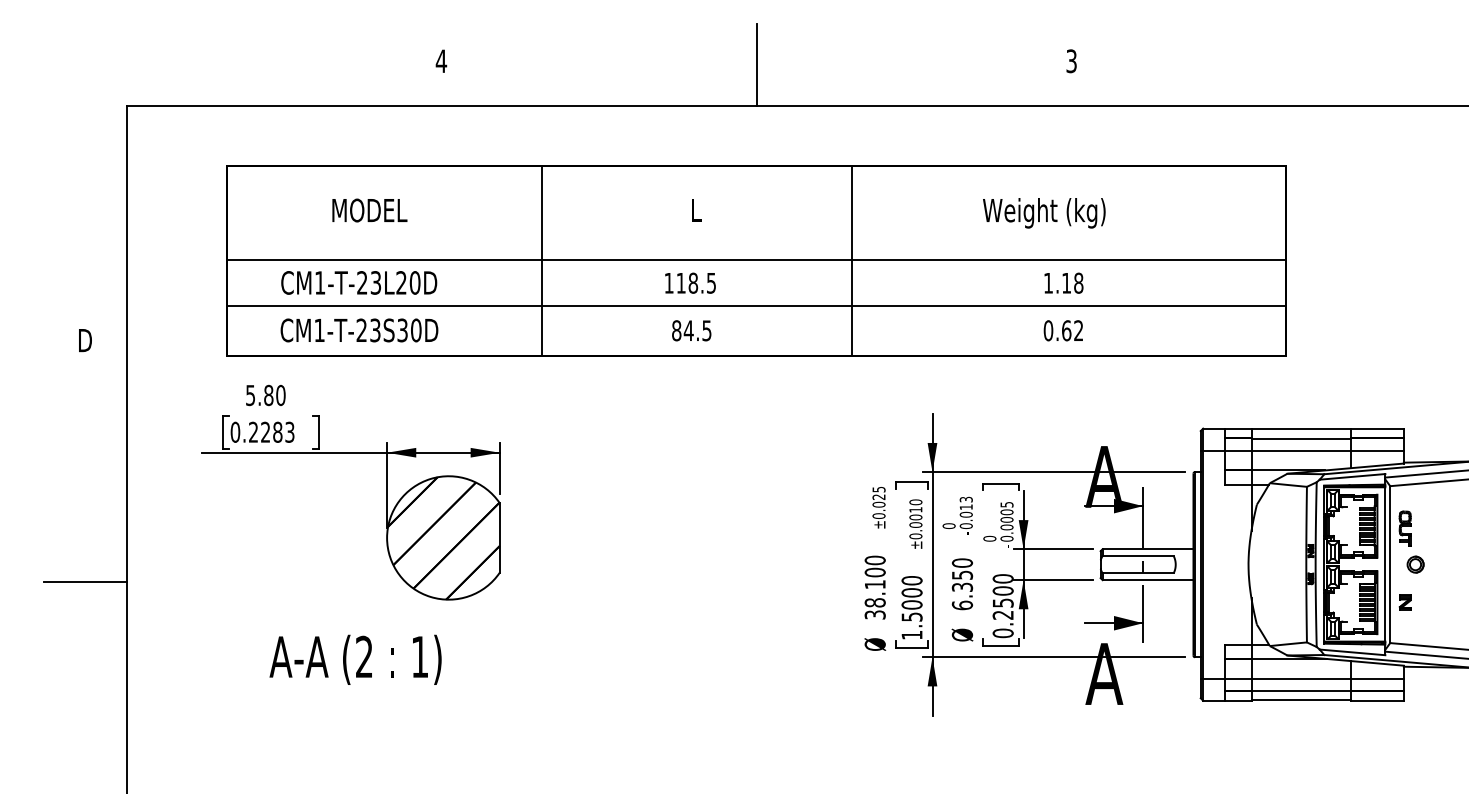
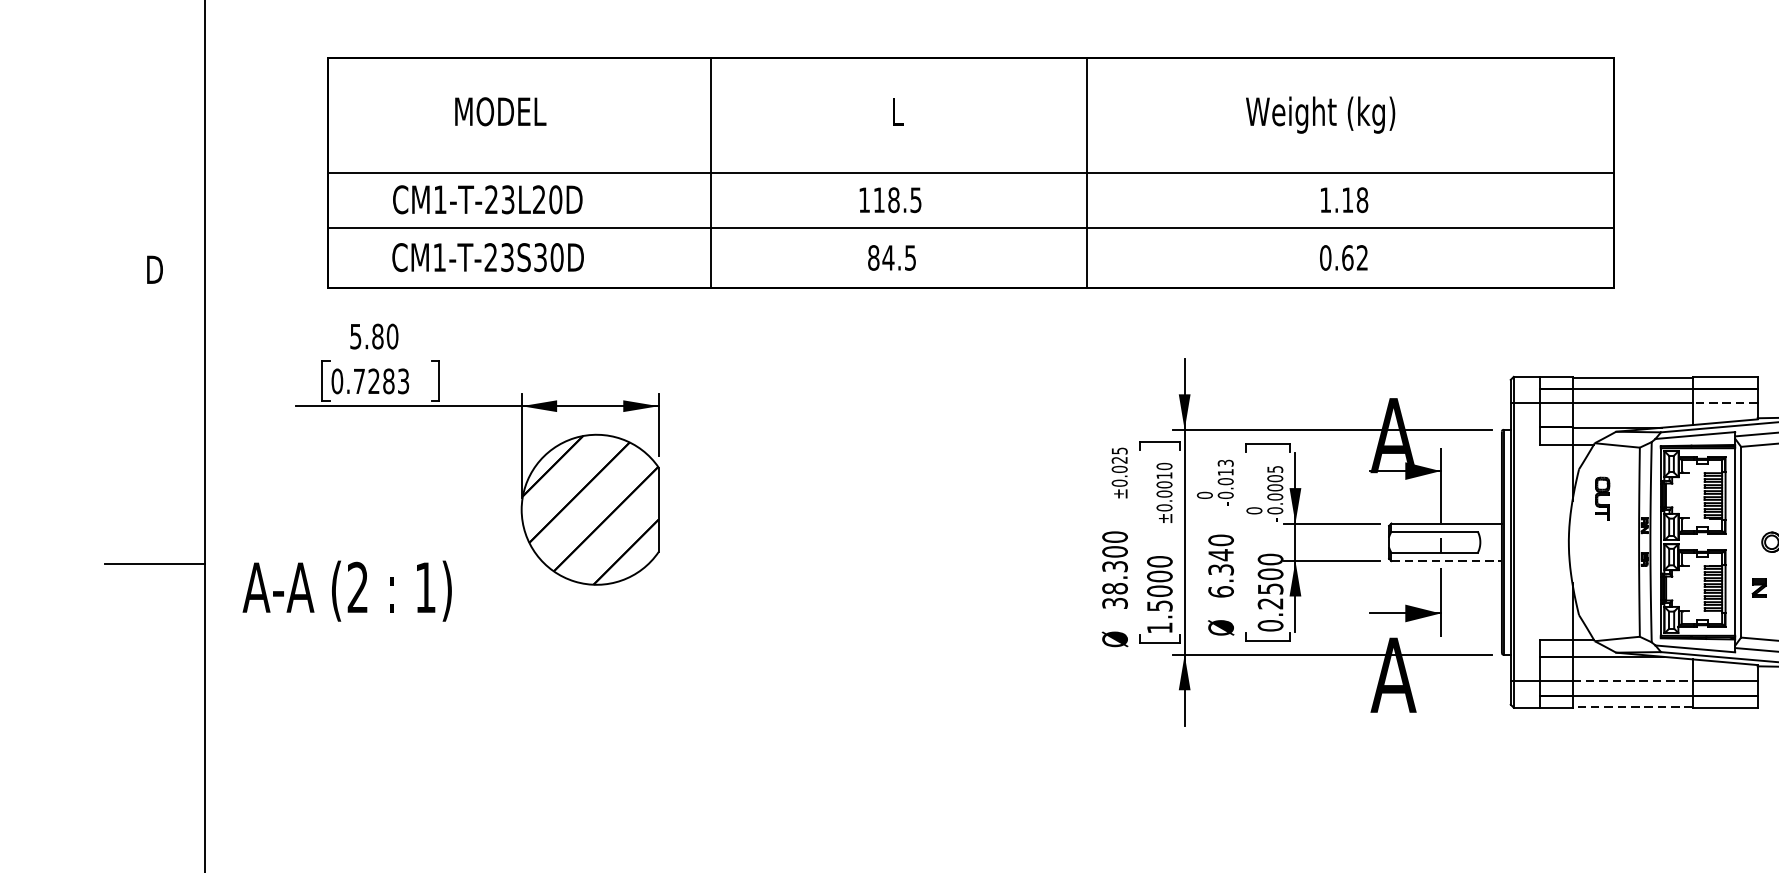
text: (253, 431) -> (359, 380), 0.2283 -> 0.7283
line: (1377, 450) -> (1725, 403), solid -> dashed
part: (1404, 528) -> (1601, 498), moved
text: (962, 575) -> (1221, 555), 6.350 -> 6.340
line: (1148, 580) -> (1447, 561), solid -> dashed
text: (874, 584) -> (1114, 566), 38.100 -> 38.300
text: (355, 659) -> (347, 590), moved
line: (1301, 678) -> (1633, 680), solid -> dashed
line: (1301, 700) -> (1633, 707), solid -> dashed

